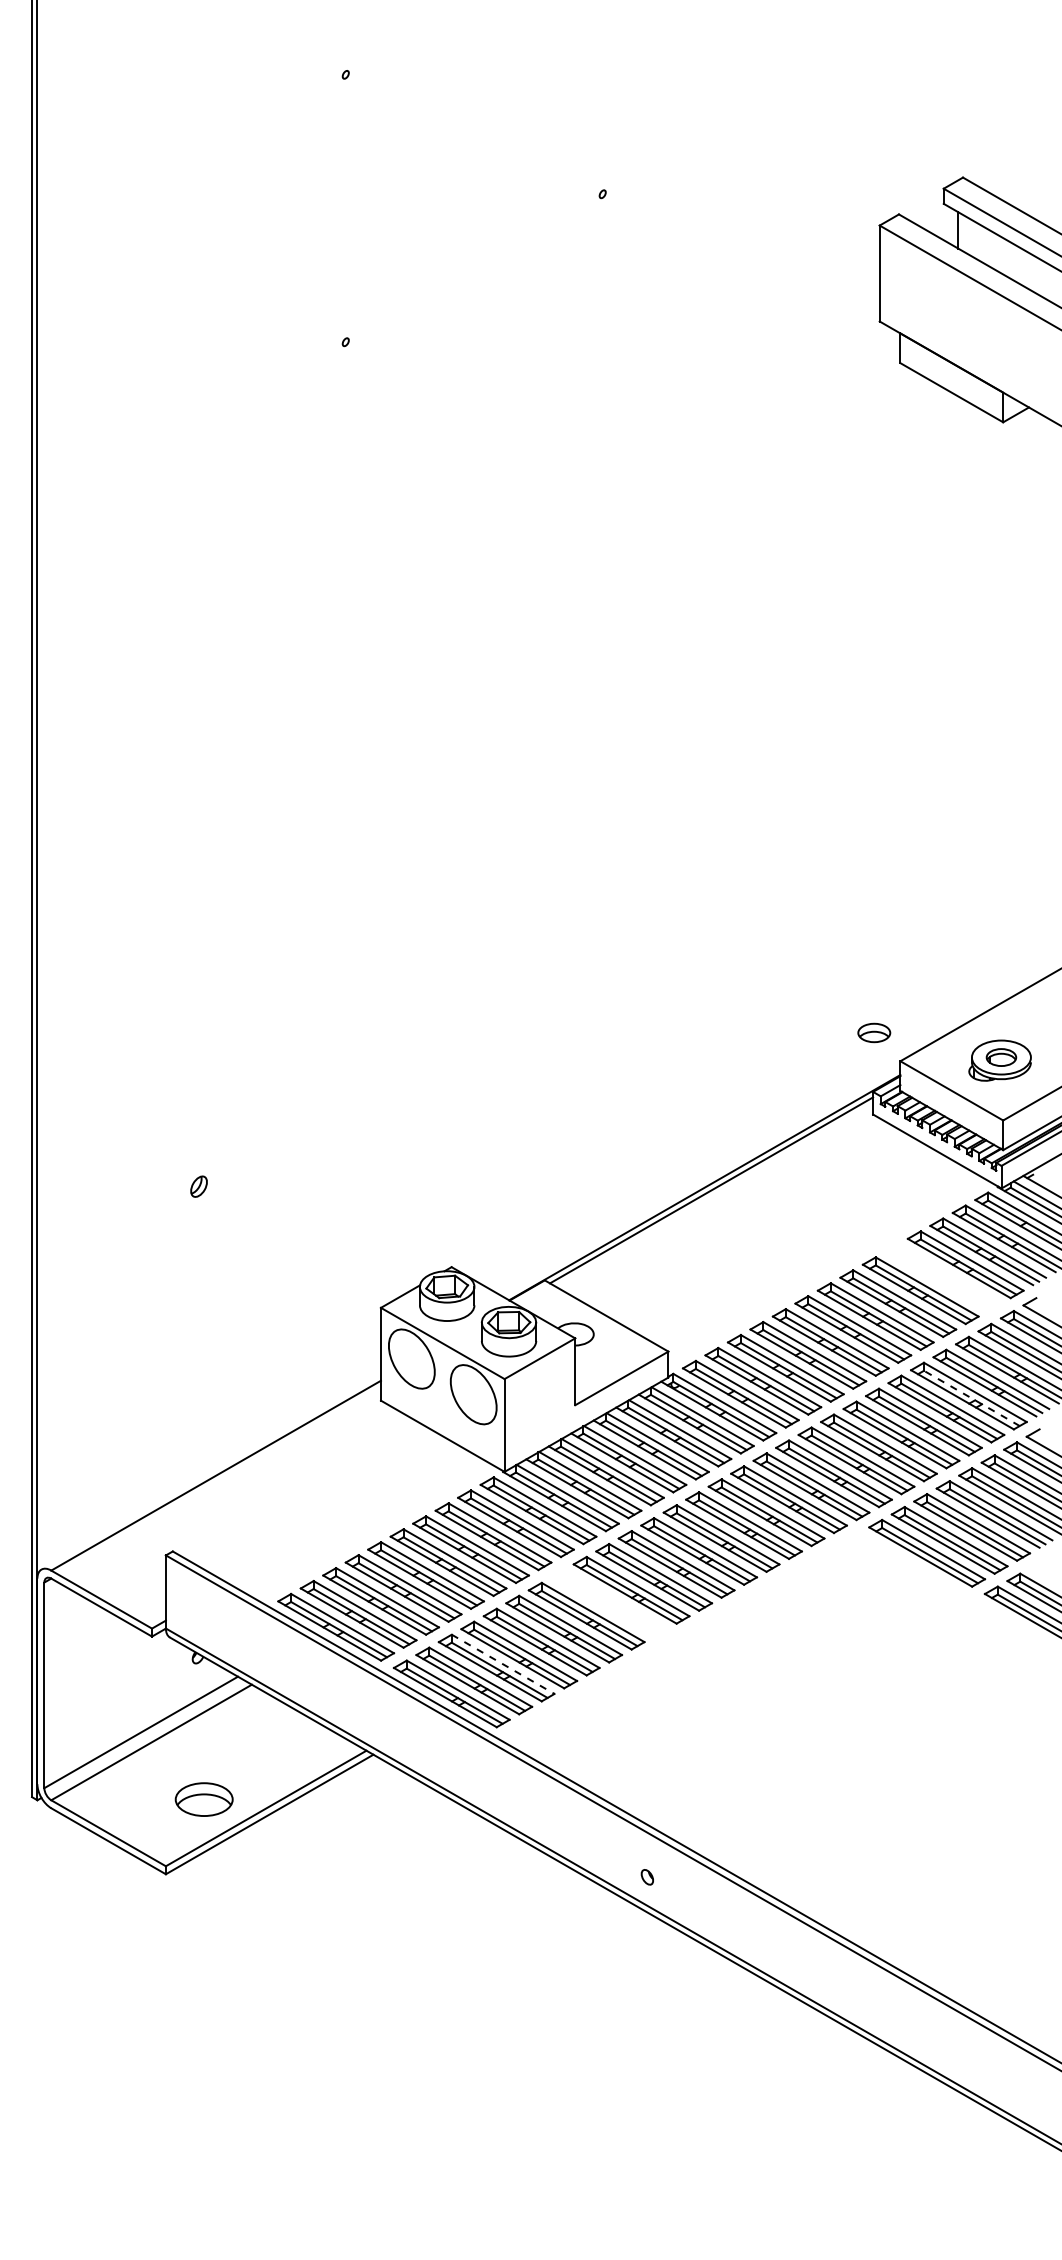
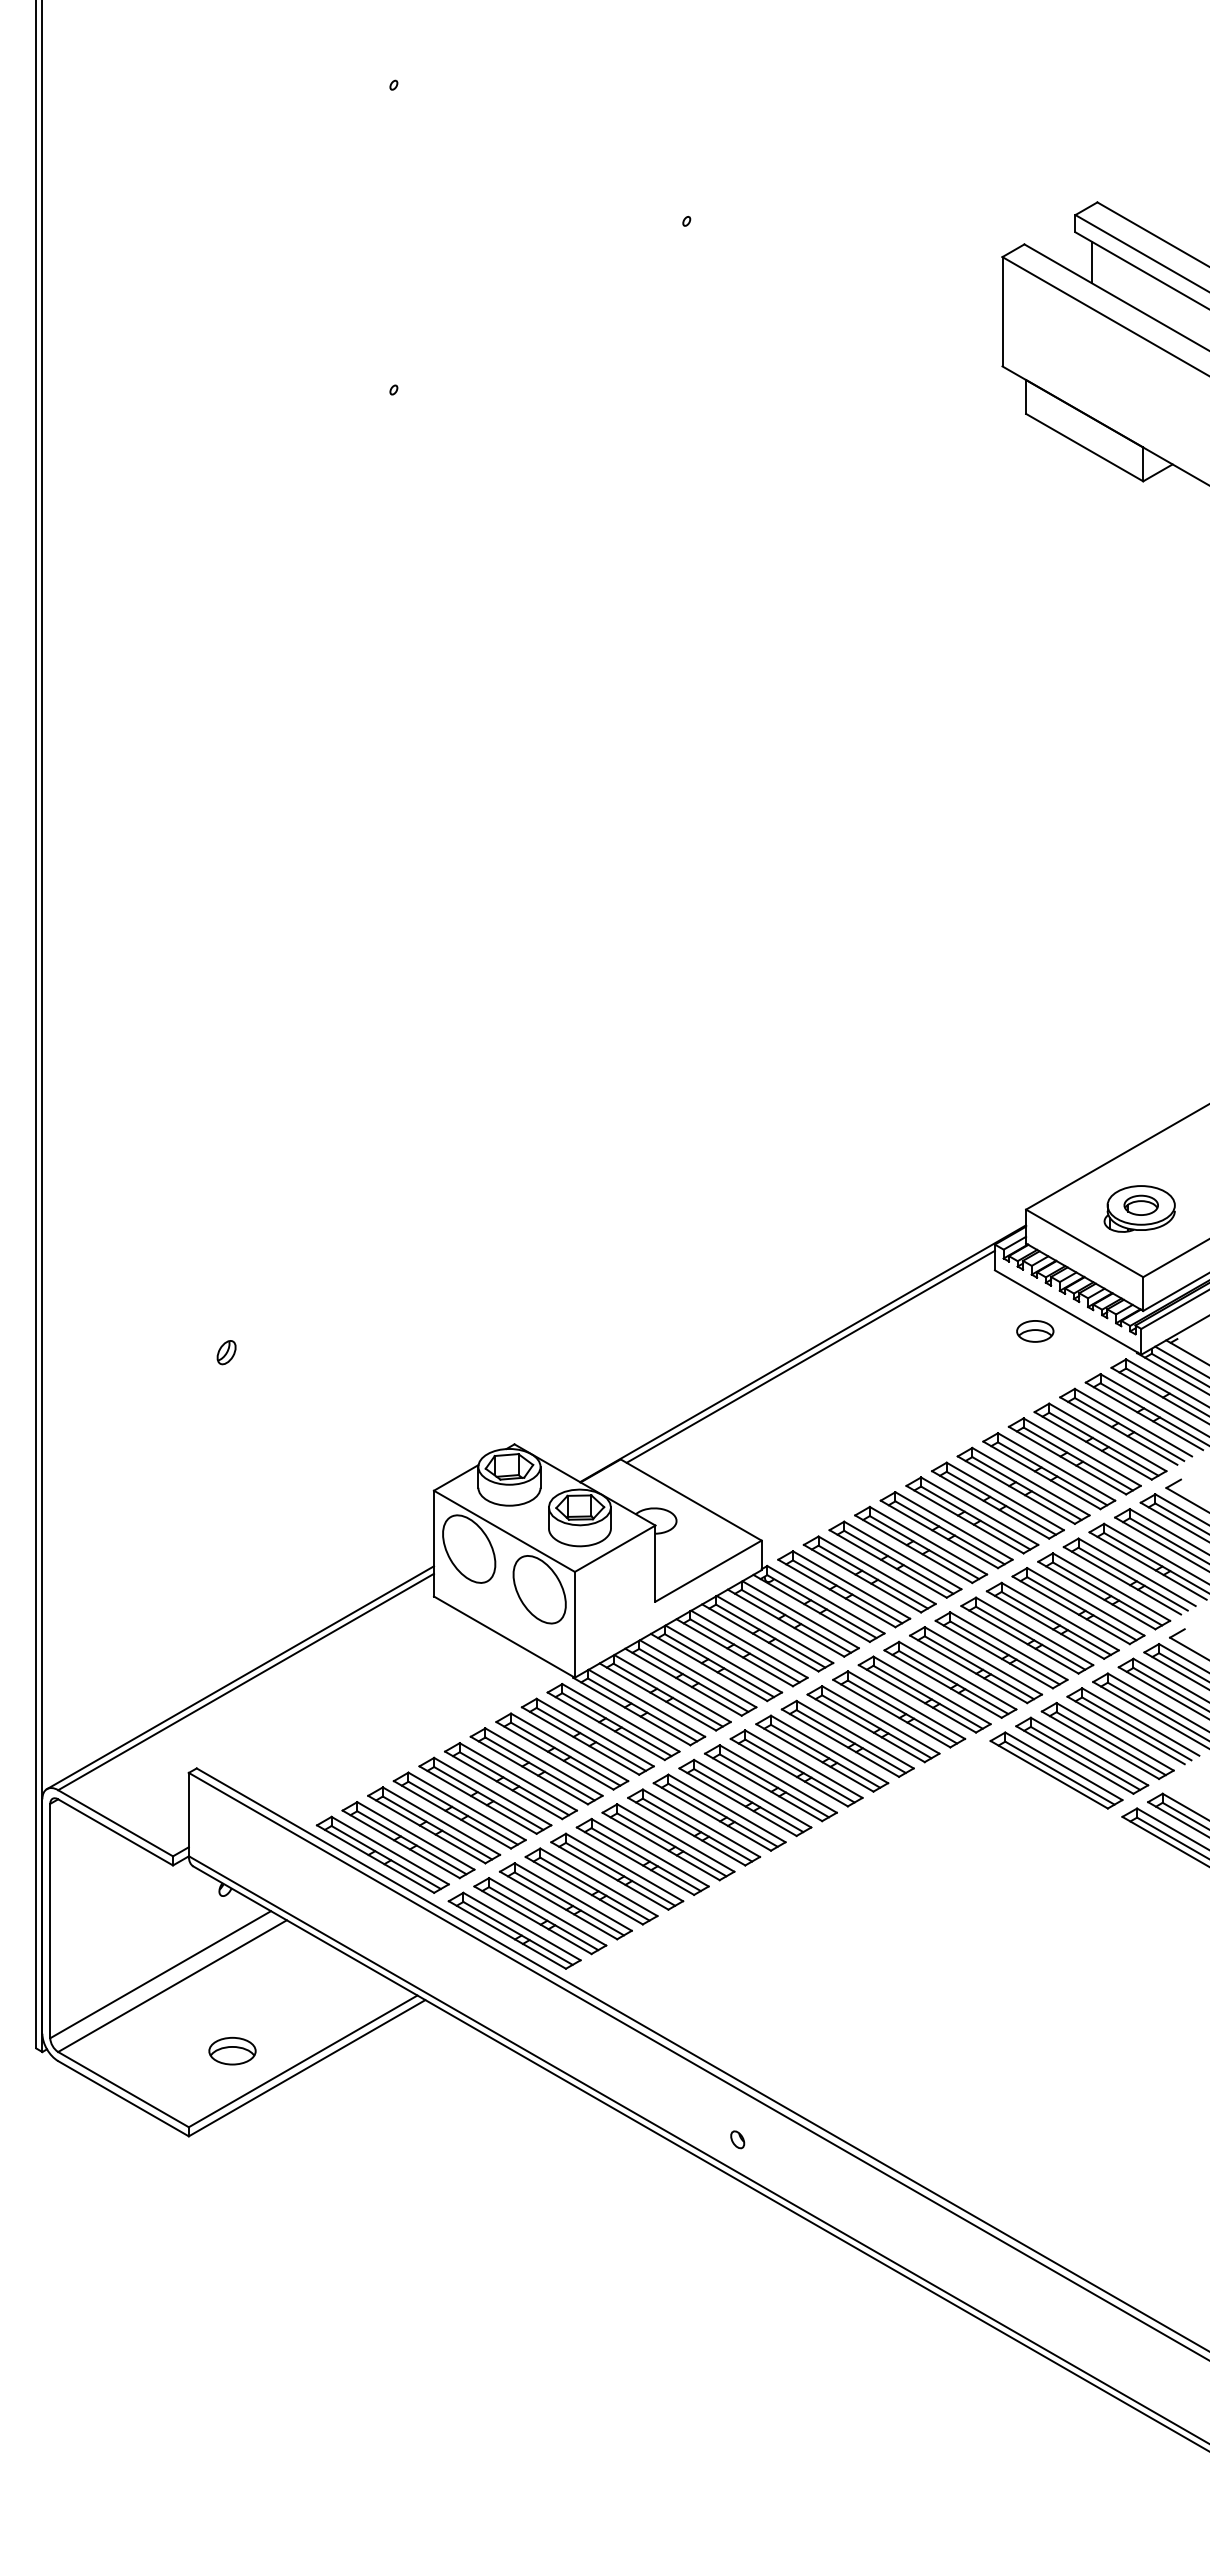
part: (874, 1033) -> (1035, 1331), moved
part: (942, 1277) -> (1074, 1456), added
line: (971, 1398) -> (1107, 1593), dashed -> solid
line: (211, 1471) -> (240, 1677), added
part: (608, 1603) -> (693, 1827), added
line: (503, 1664) -> (573, 1897), dashed -> solid
part: (204, 1798) -> (232, 2050), size x0.71

